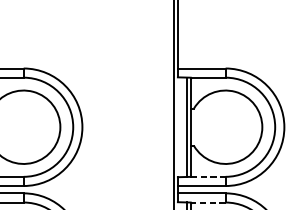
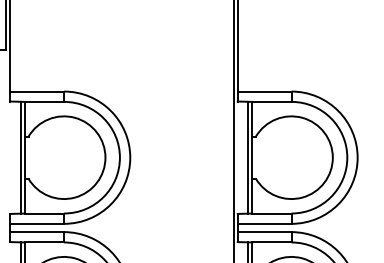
line: (207, 176) -> (271, 213), dashed -> solid
line: (207, 202) -> (271, 242), dashed -> solid

